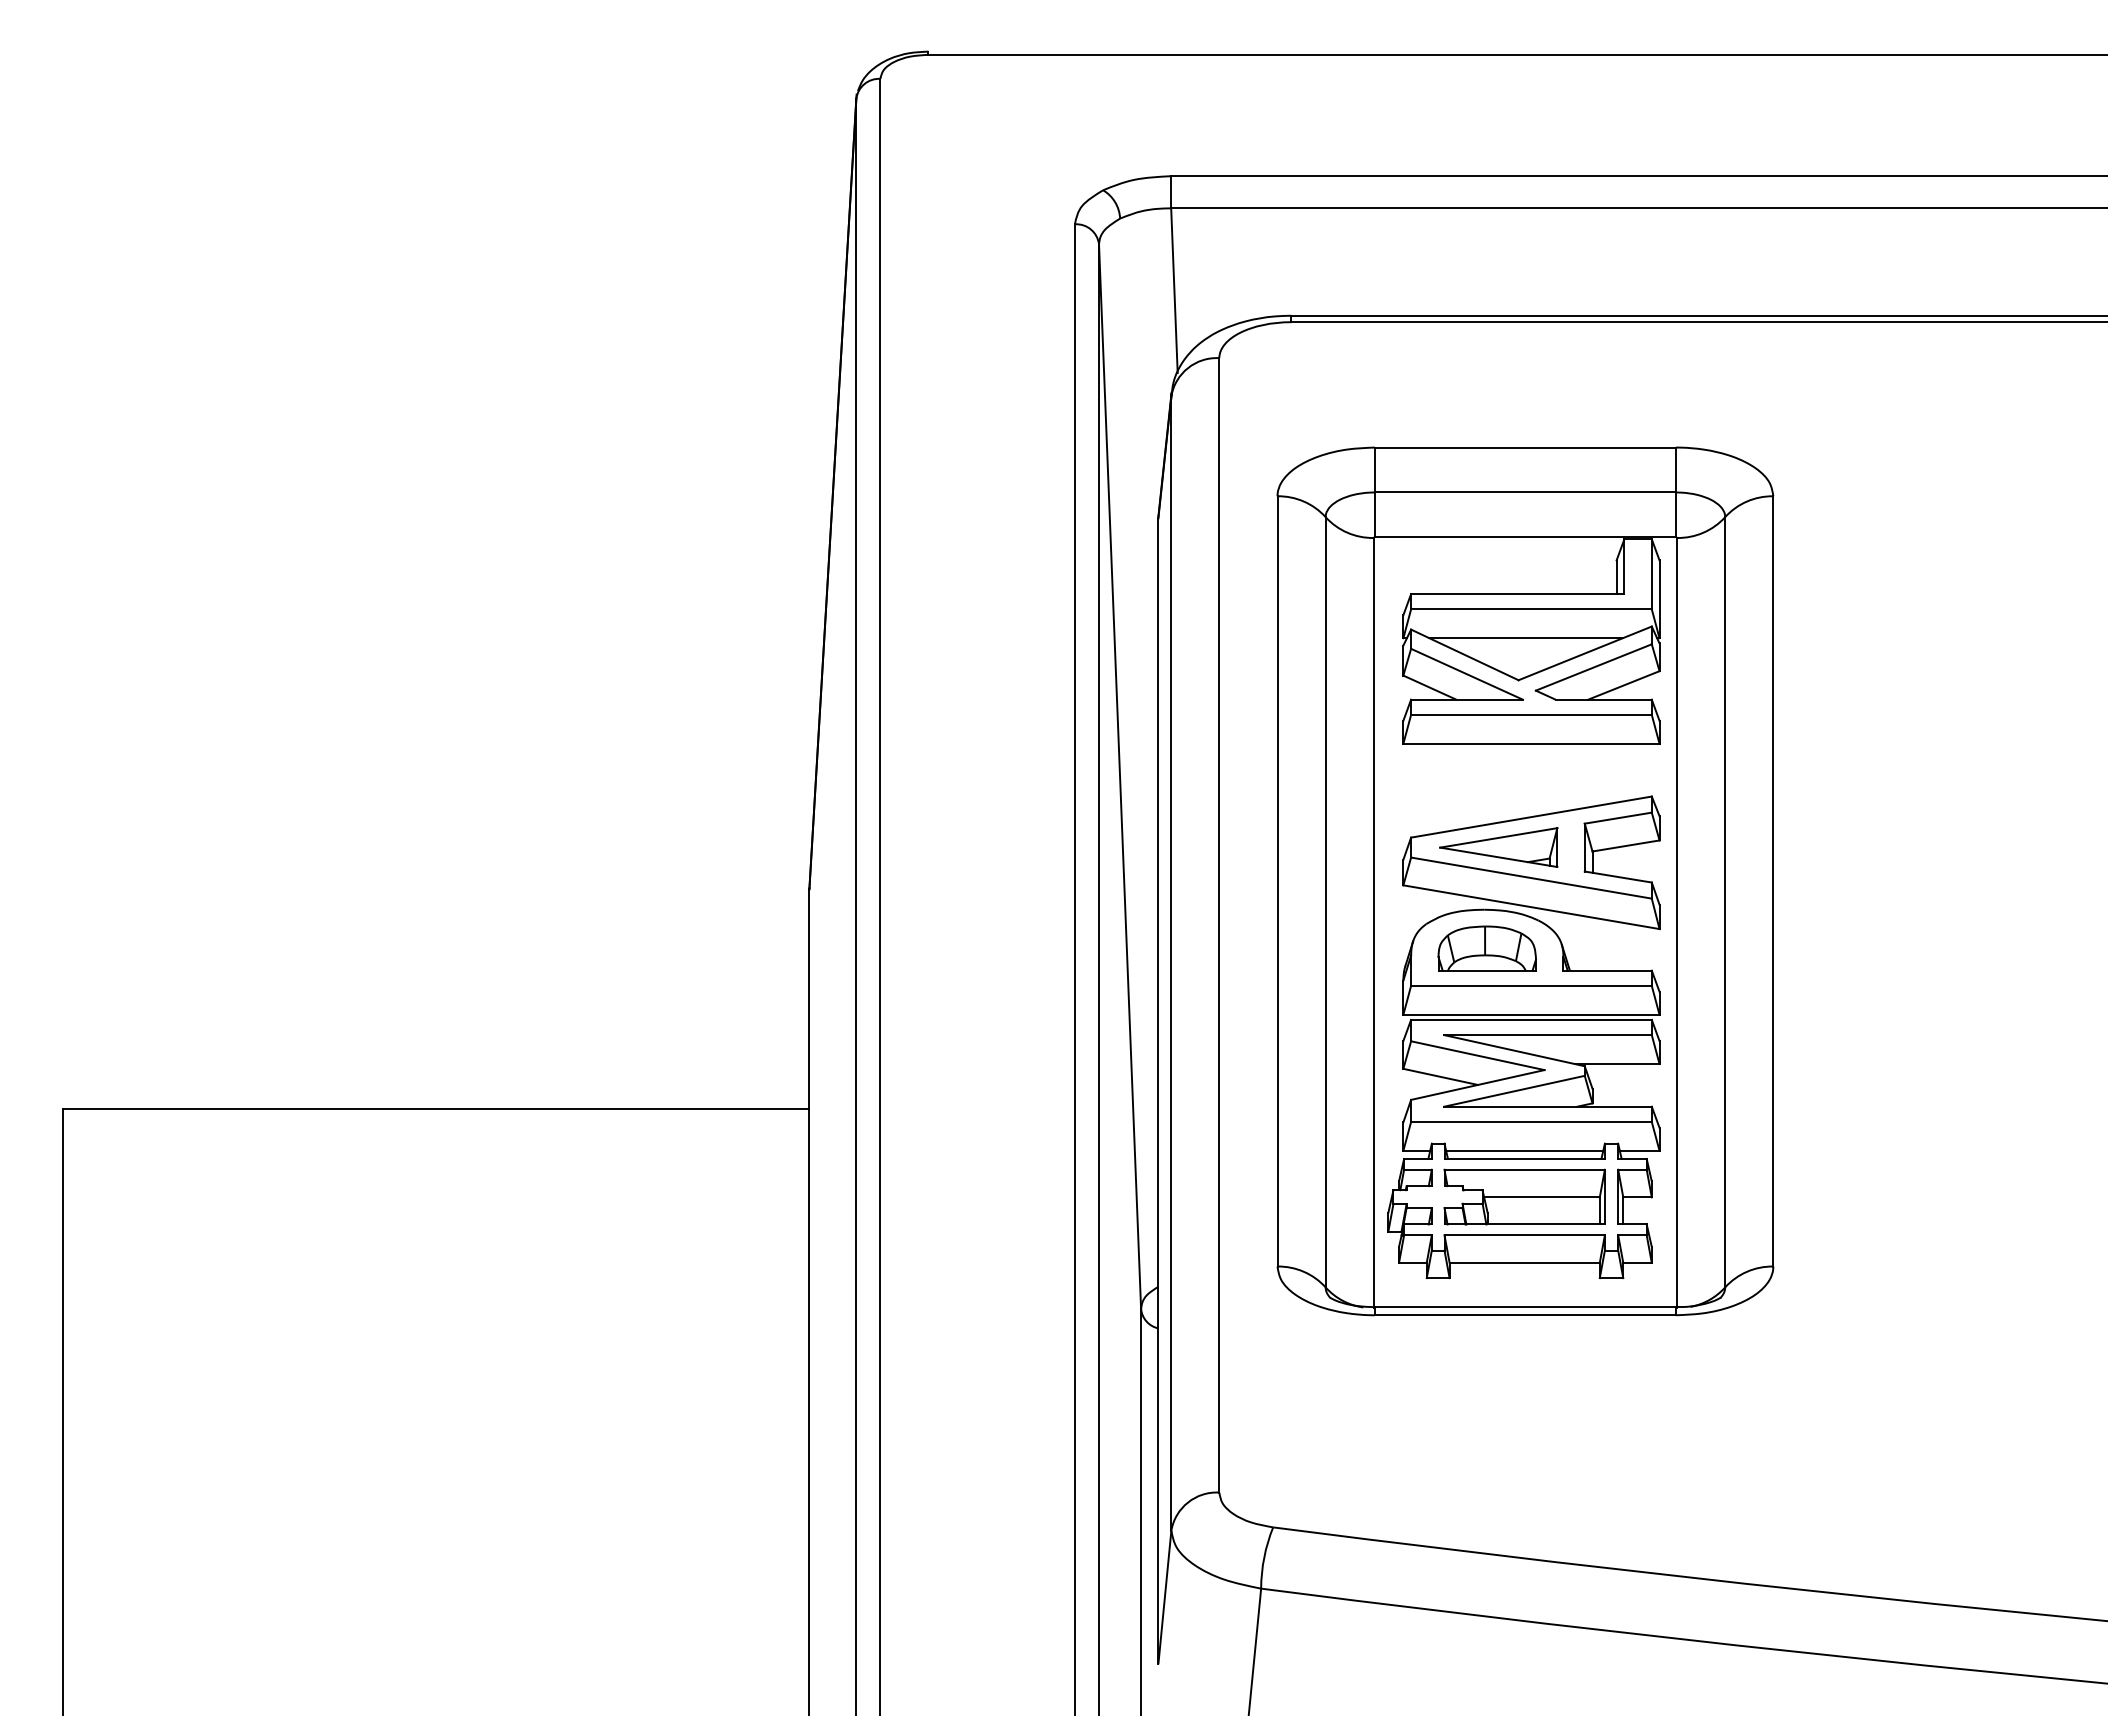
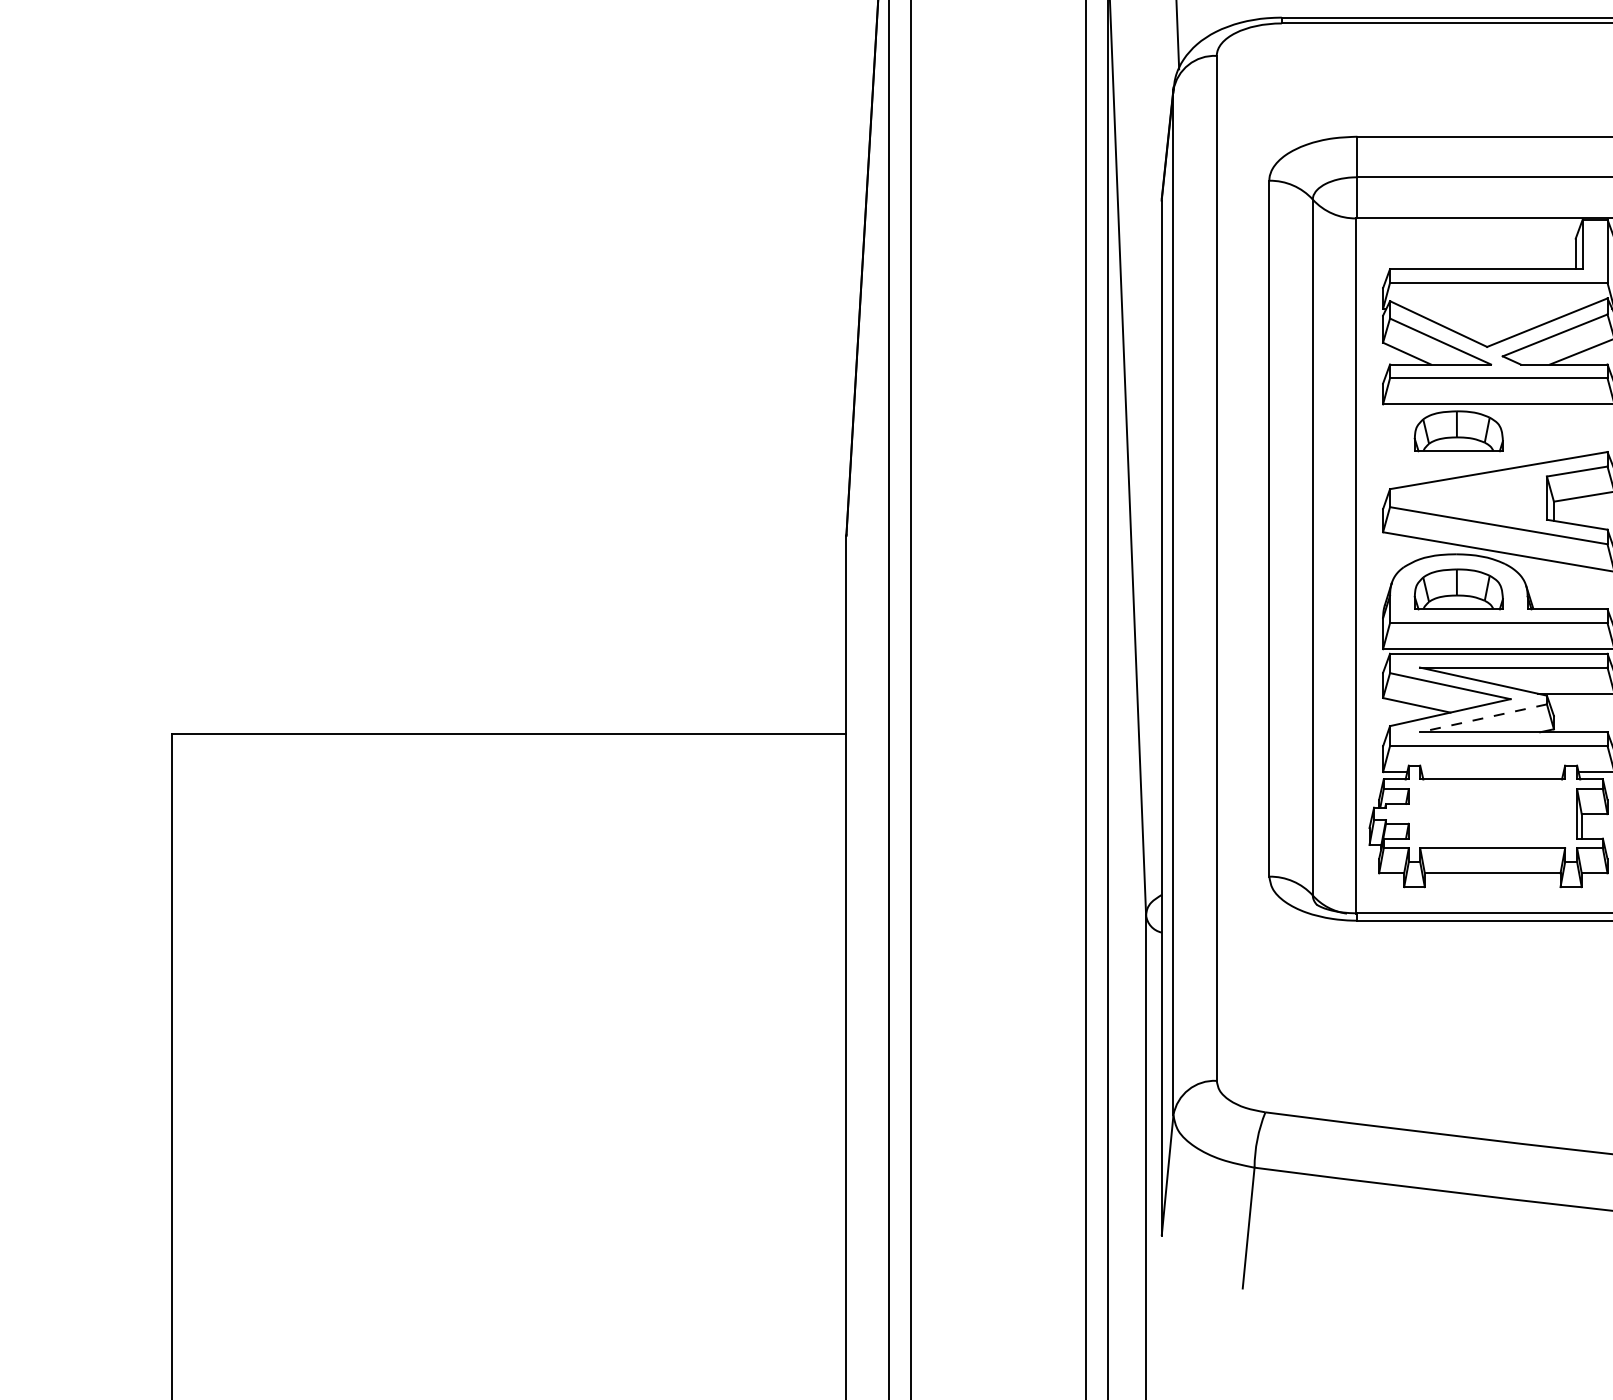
line: (1525, 638) -> (1493, 309), removed
part: (1486, 773) -> (1458, 431), added
part: (1498, 847) -> (1469, 498), removed
line: (1514, 1091) -> (1483, 718), solid -> dashed
line: (1524, 1150) -> (1492, 771), removed
part: (1524, 1196) -> (1492, 813), removed

